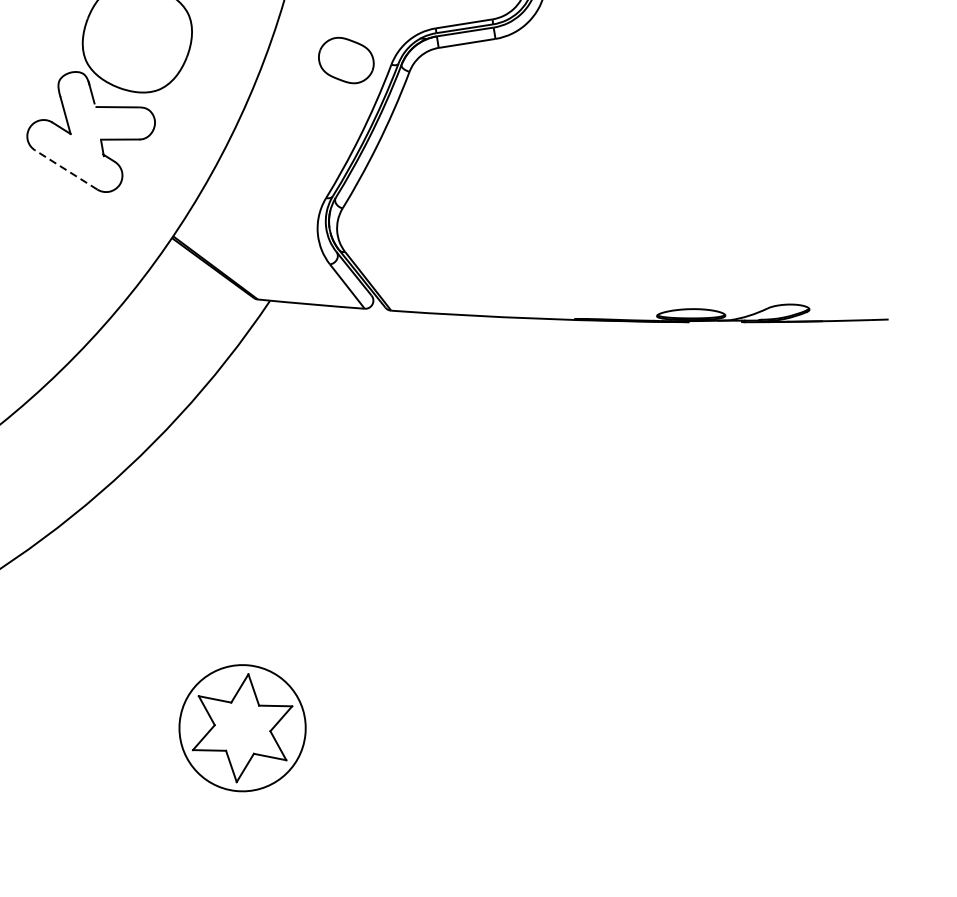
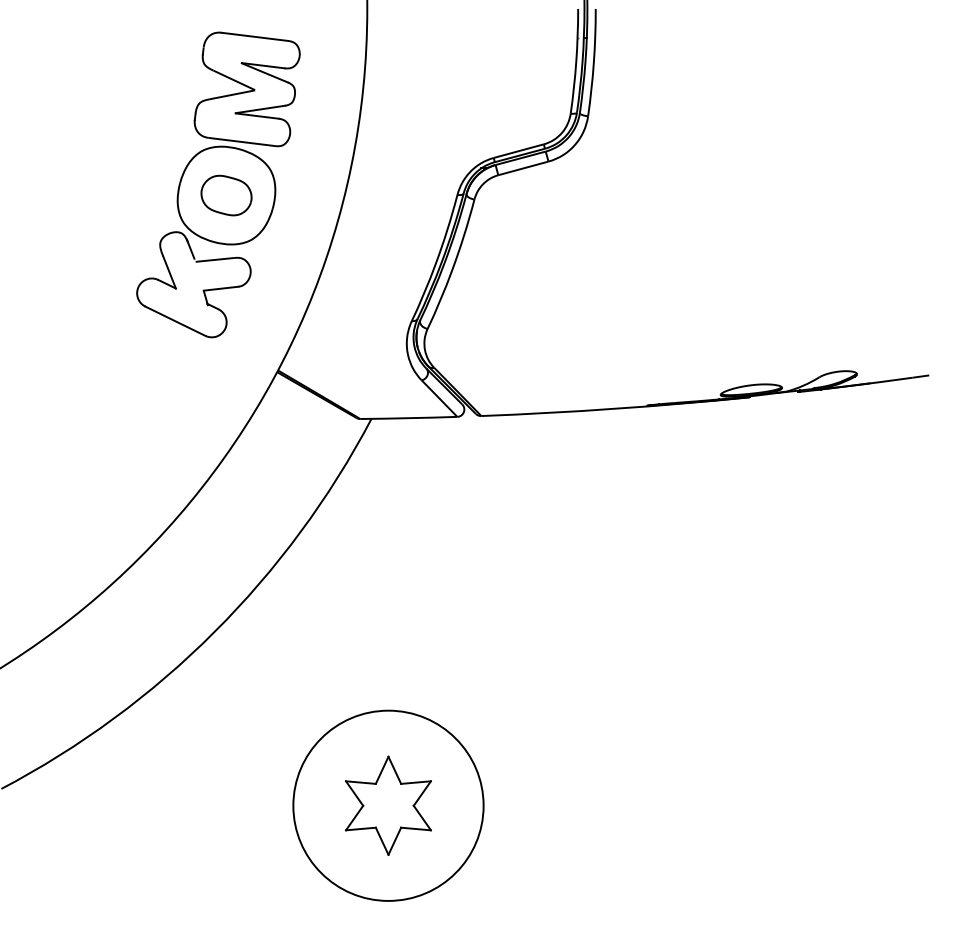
part: (346, 60) -> (226, 195), moved
line: (65, 170) -> (174, 321), dashed -> solid
circle: (242, 727) -> (388, 805), size x1.67

